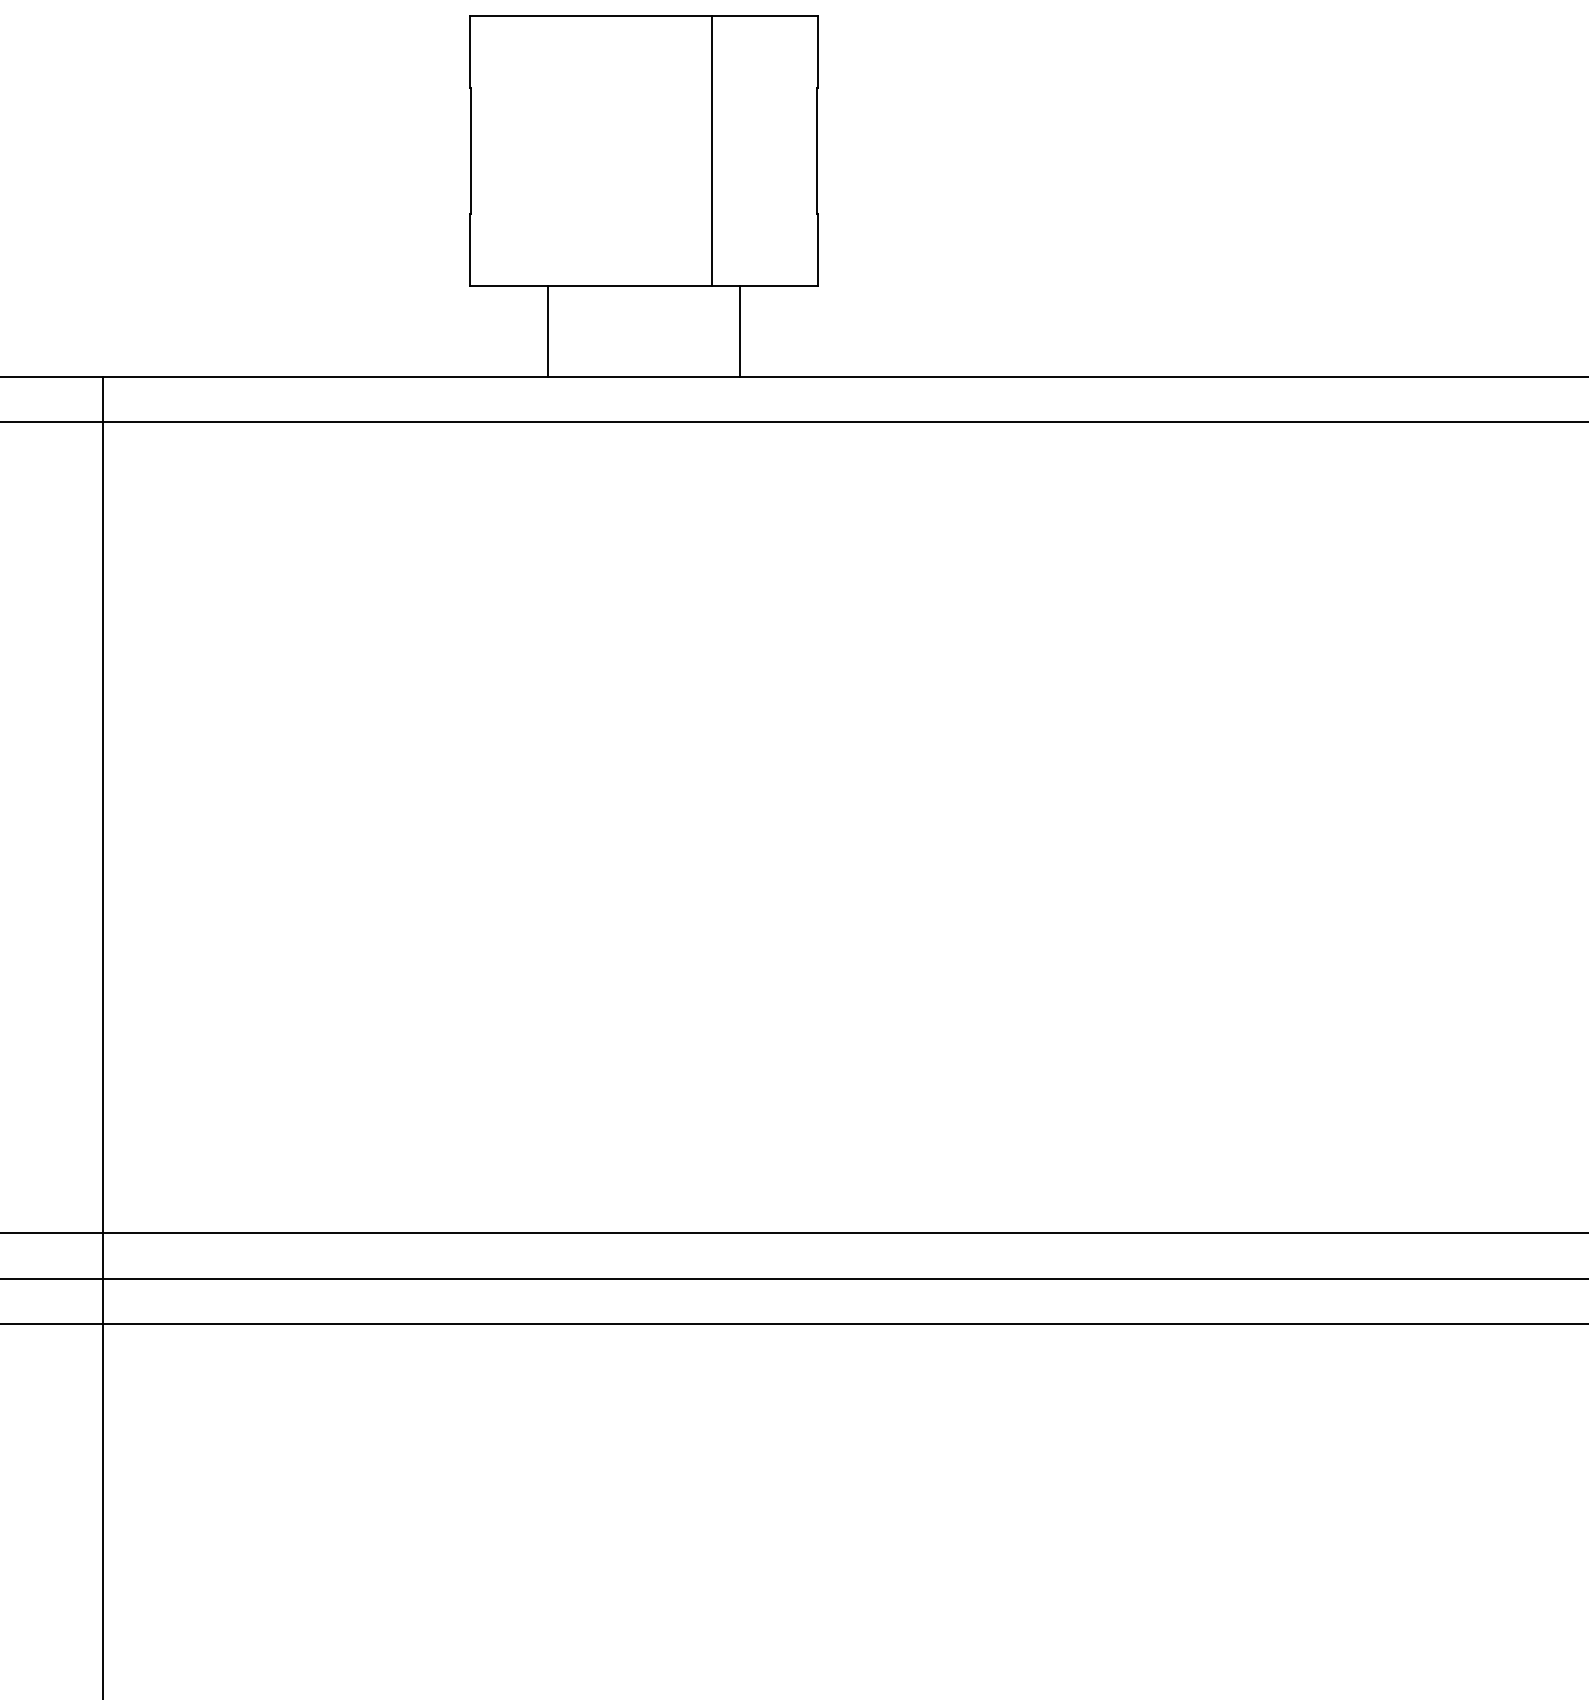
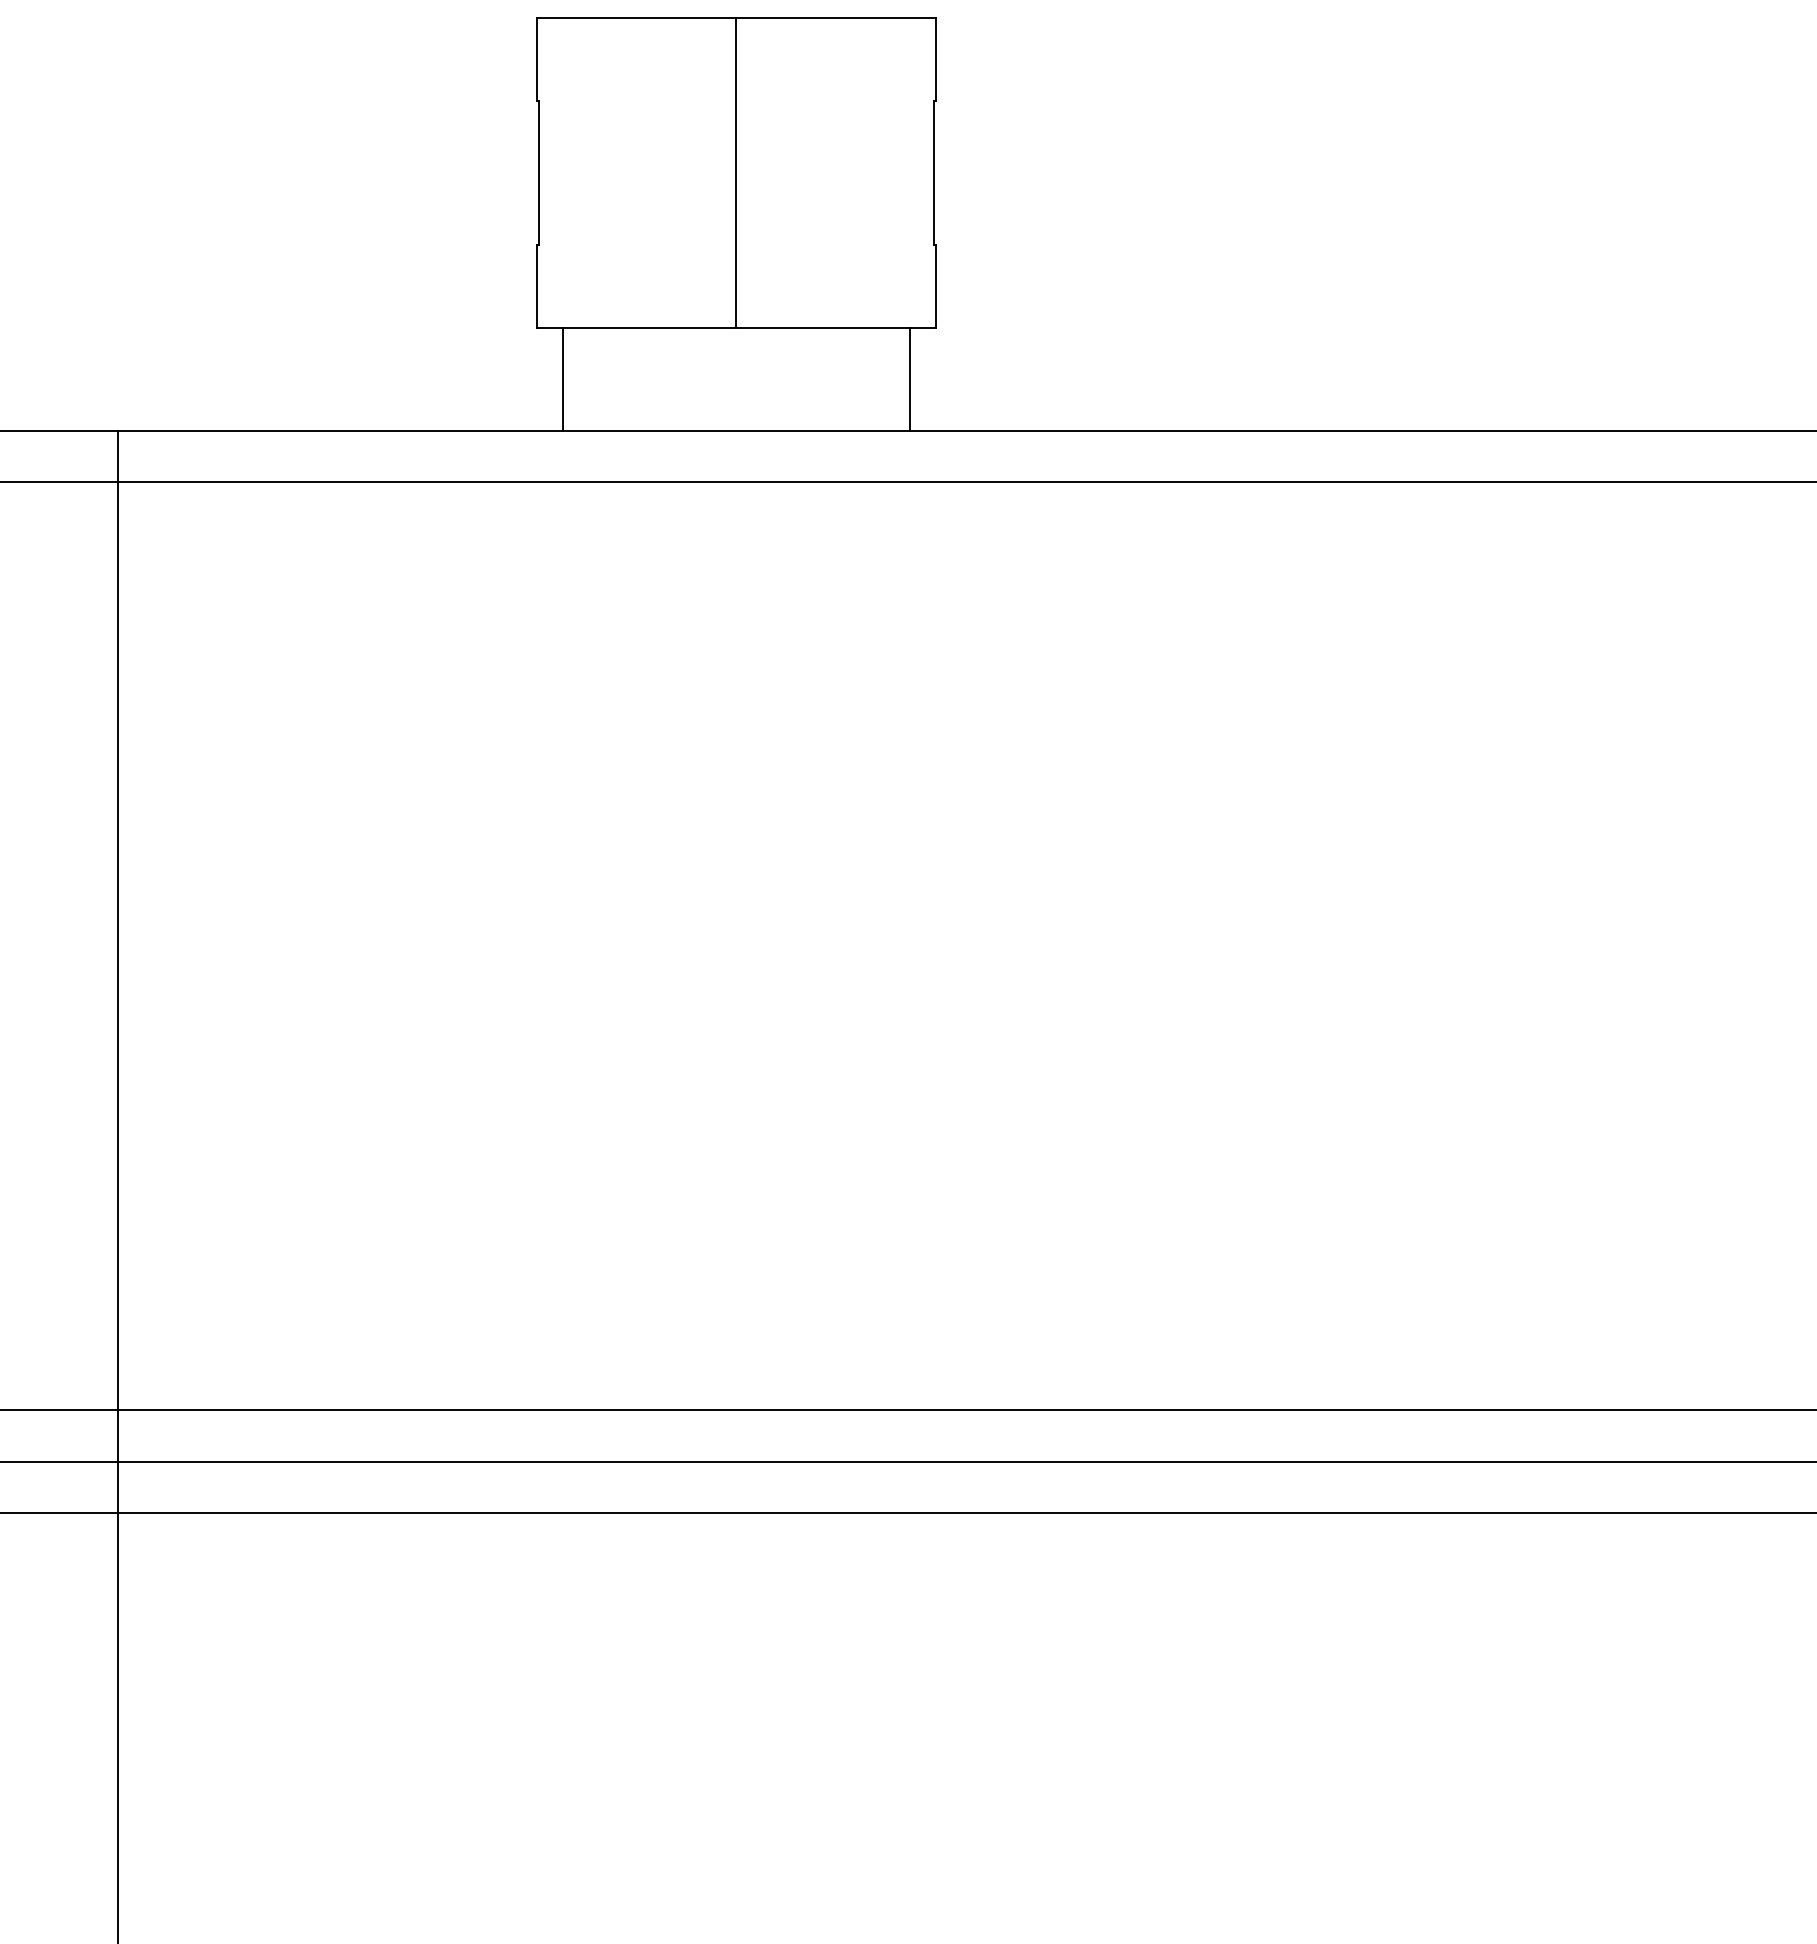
line: (712, 150) -> (736, 172), moved
line: (547, 330) -> (562, 378), moved
line: (740, 330) -> (910, 378), moved

